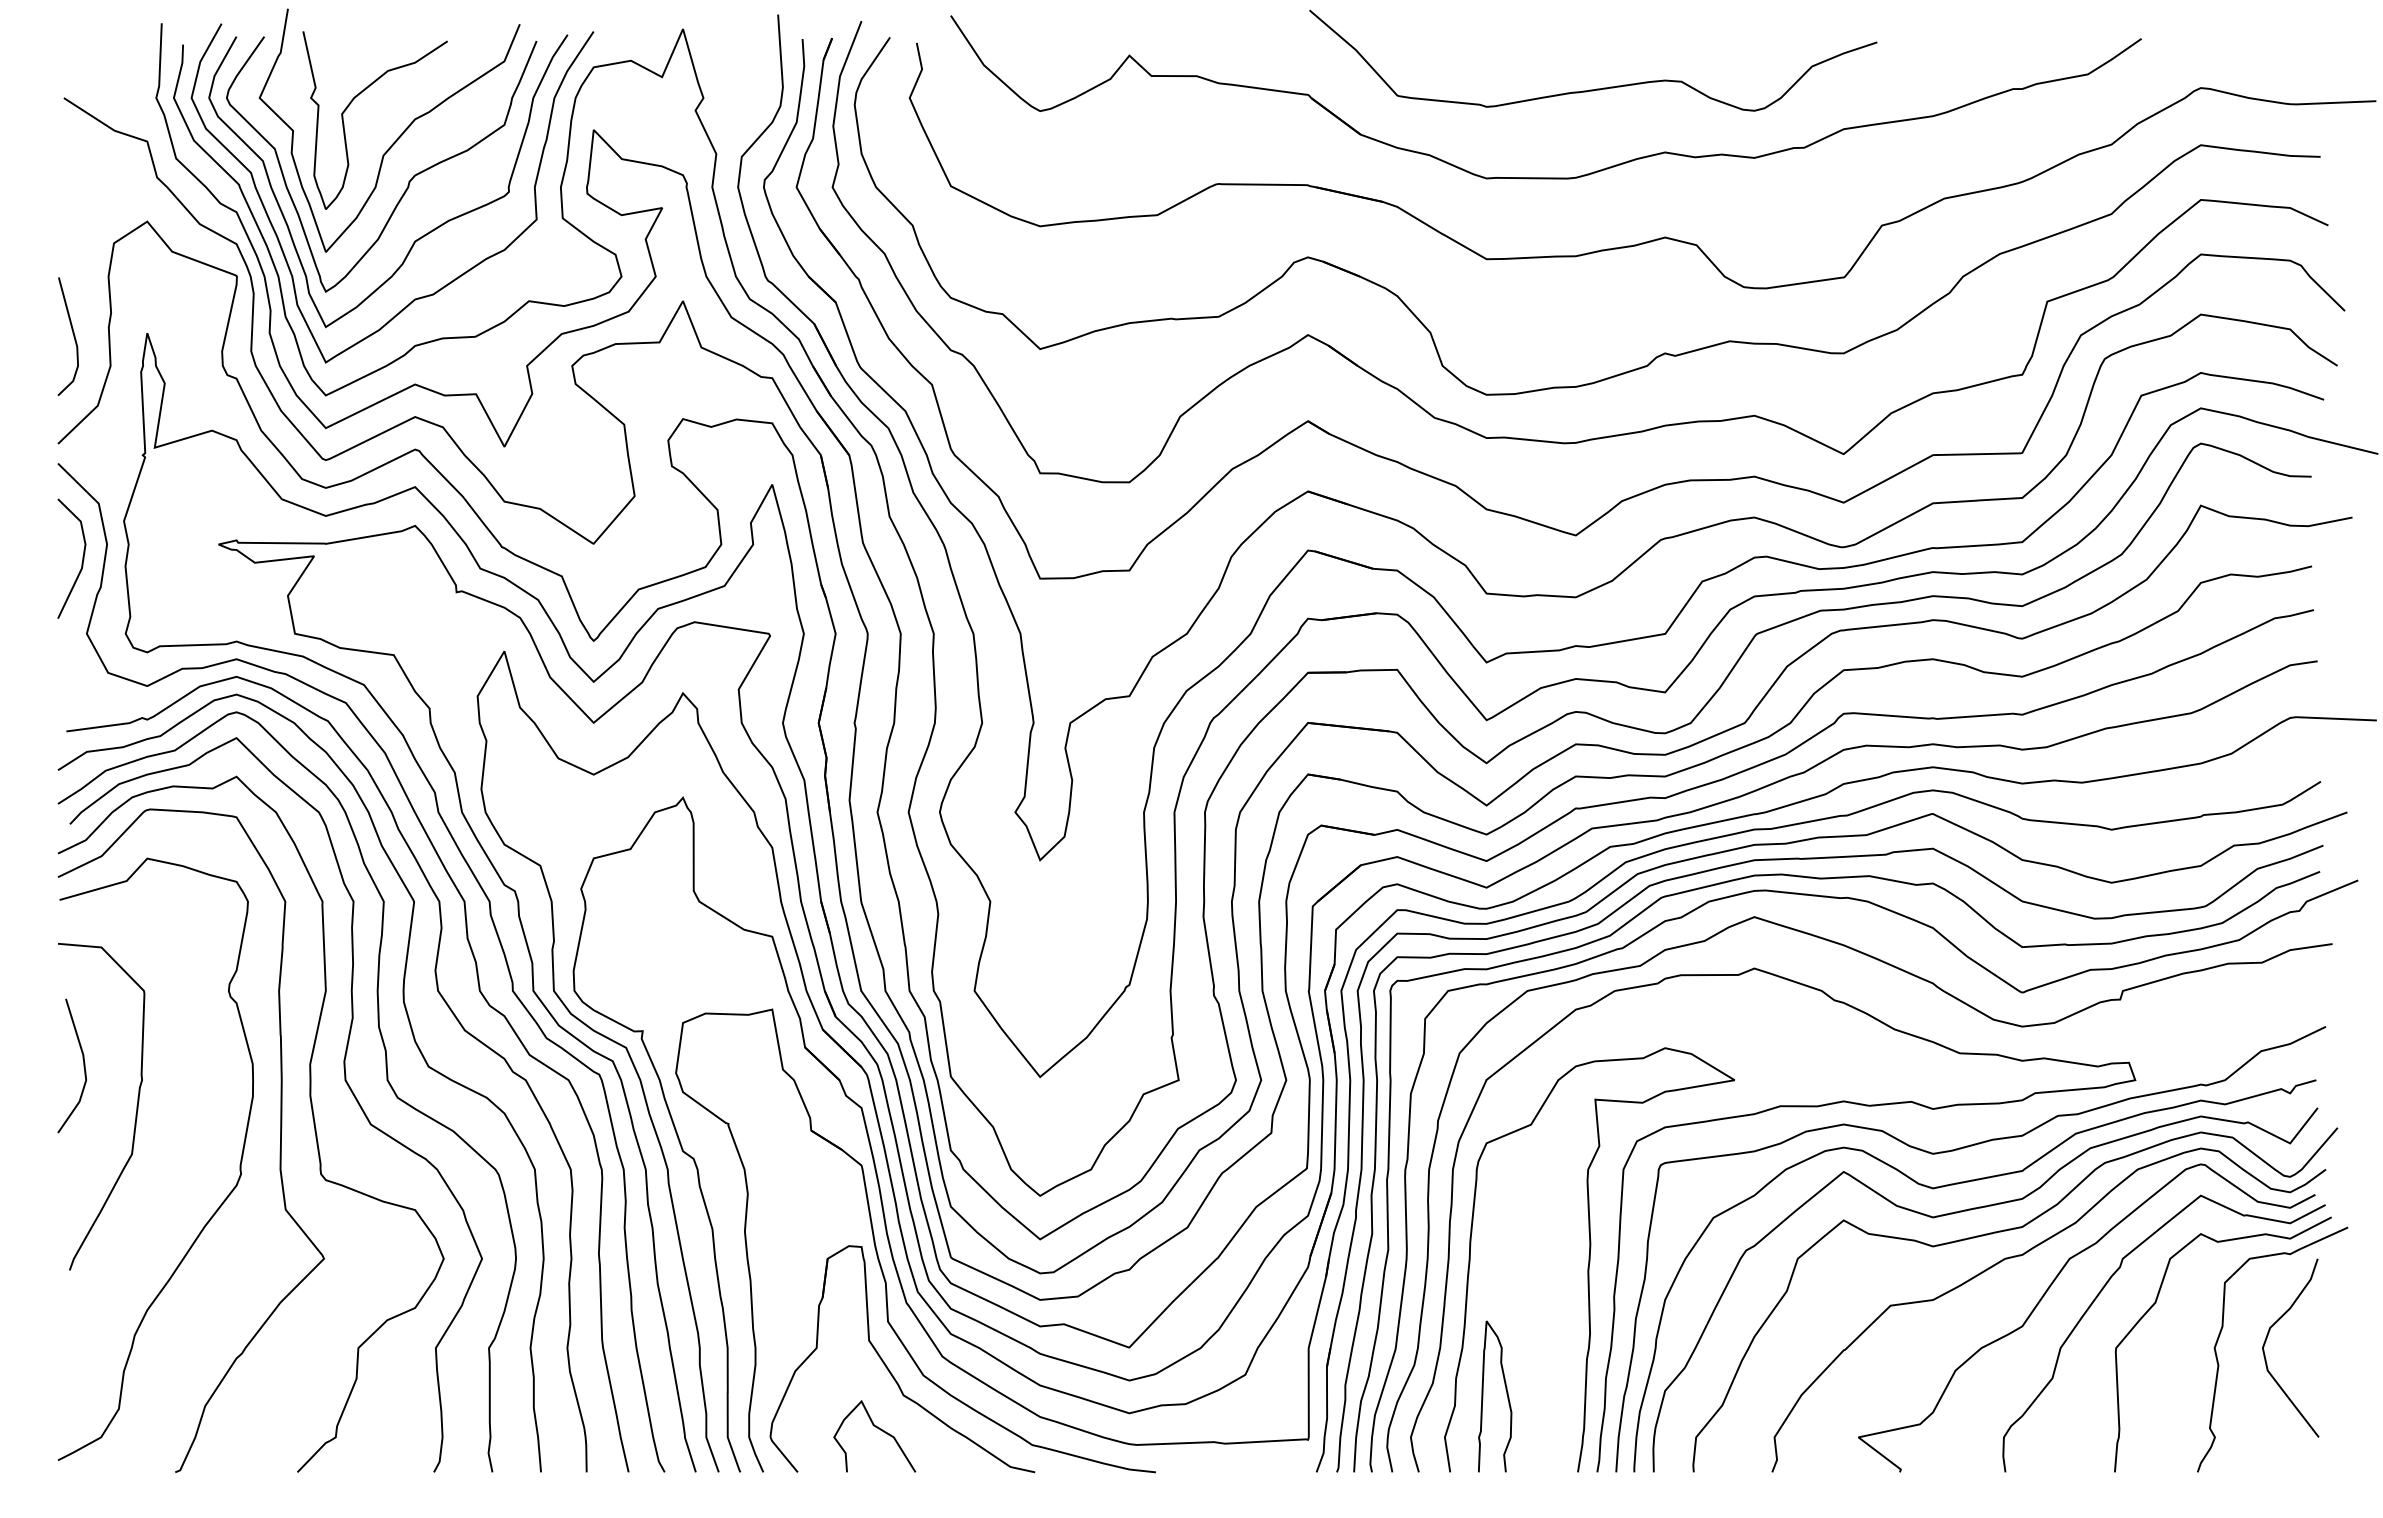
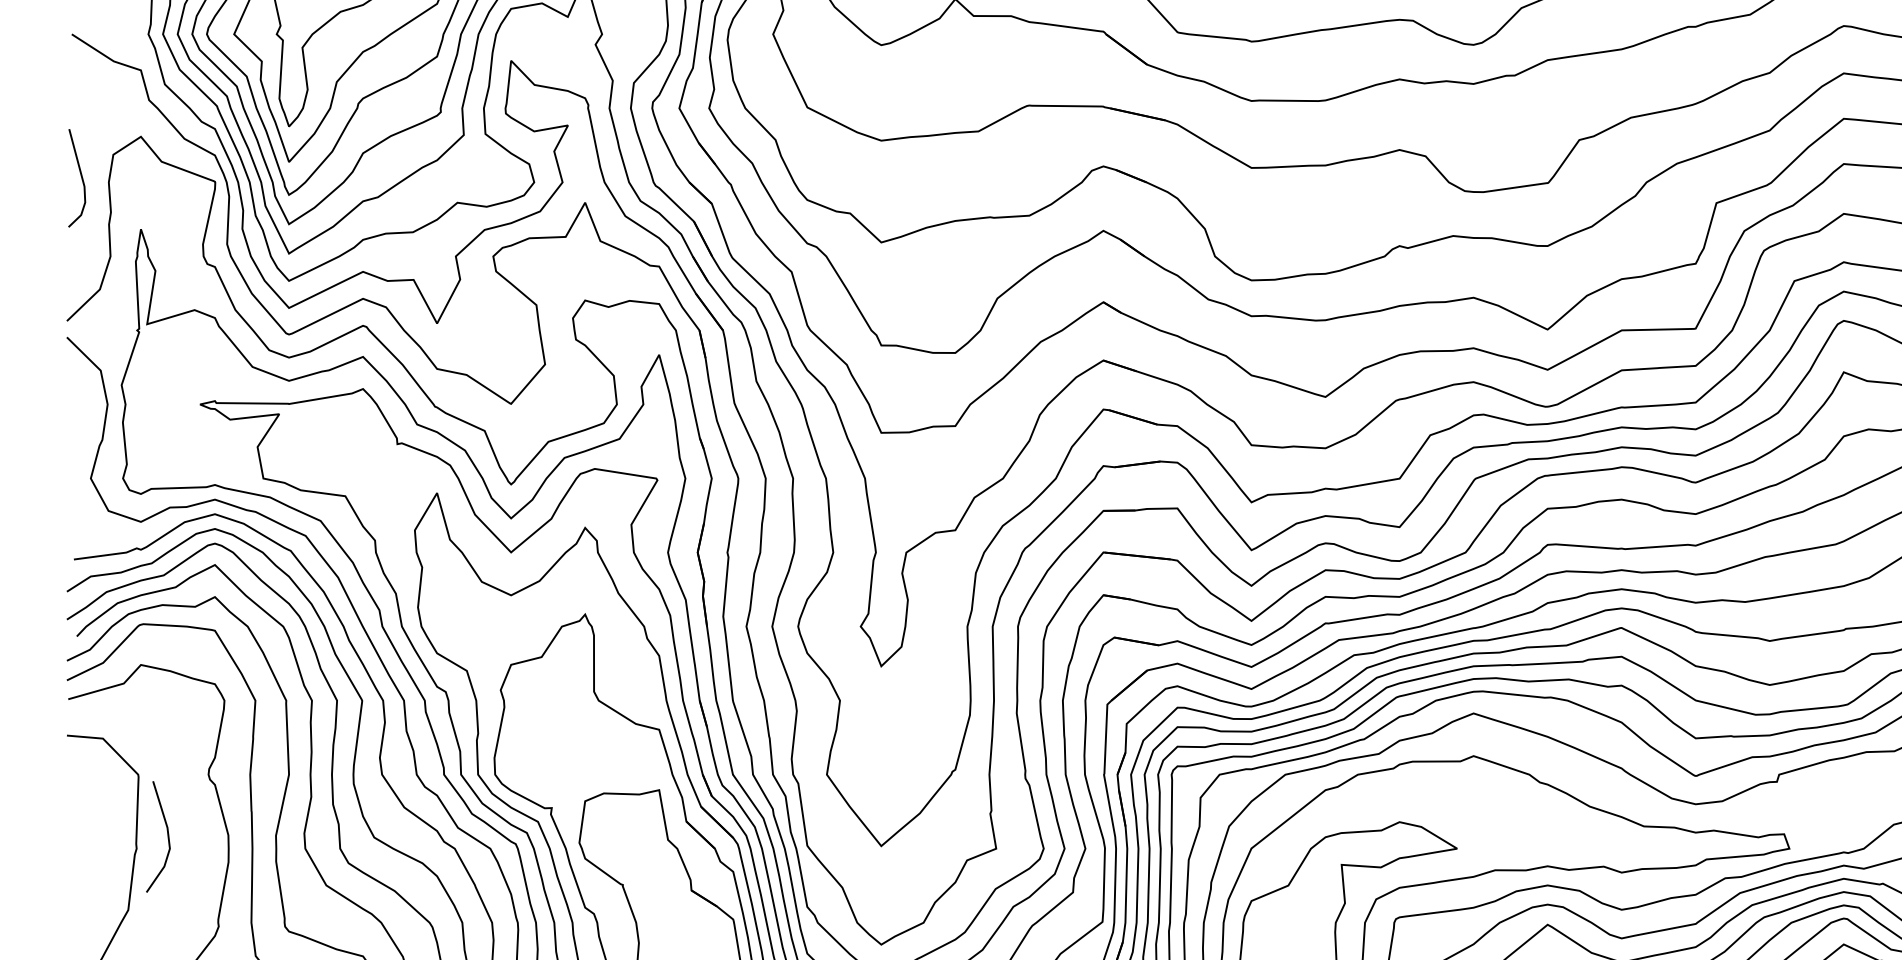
line: (72, 333) -> (80, 175), moved
line: (81, 562) -> (86, 419), removed
line: (83, 1065) -> (167, 836), moved

